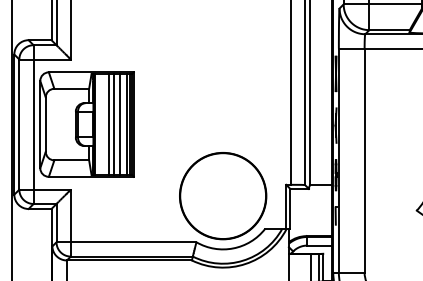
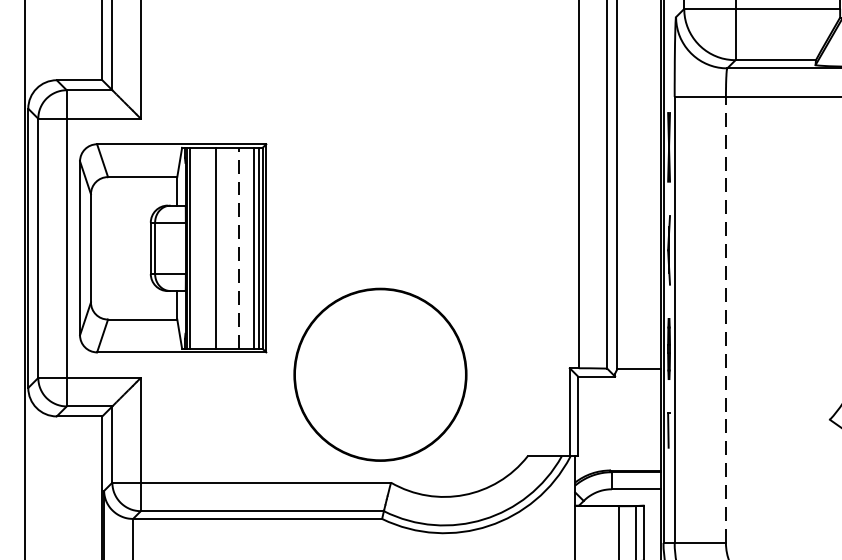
line: (113, 124) -> (225, 248), removed
line: (120, 124) -> (239, 248), solid -> dashed
line: (364, 160) -> (725, 319), solid -> dashed
circle: (223, 196) -> (381, 375), moved

